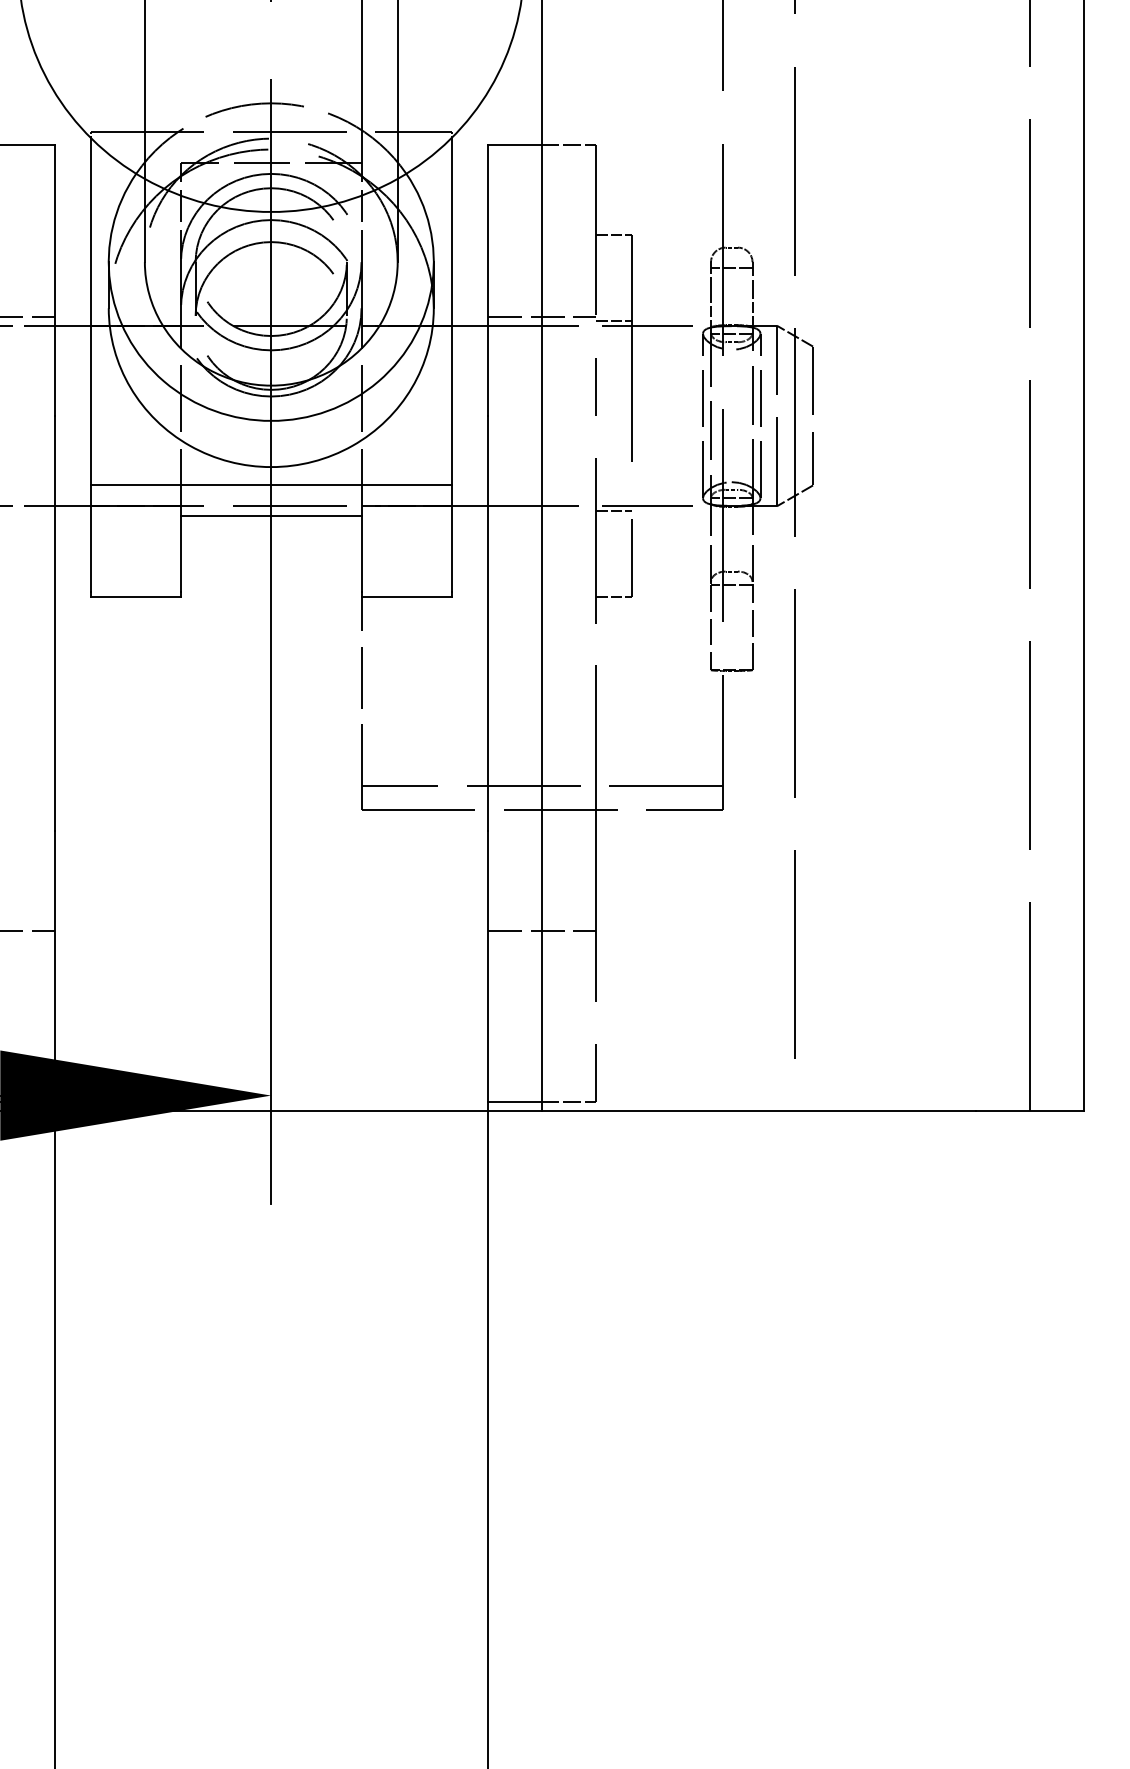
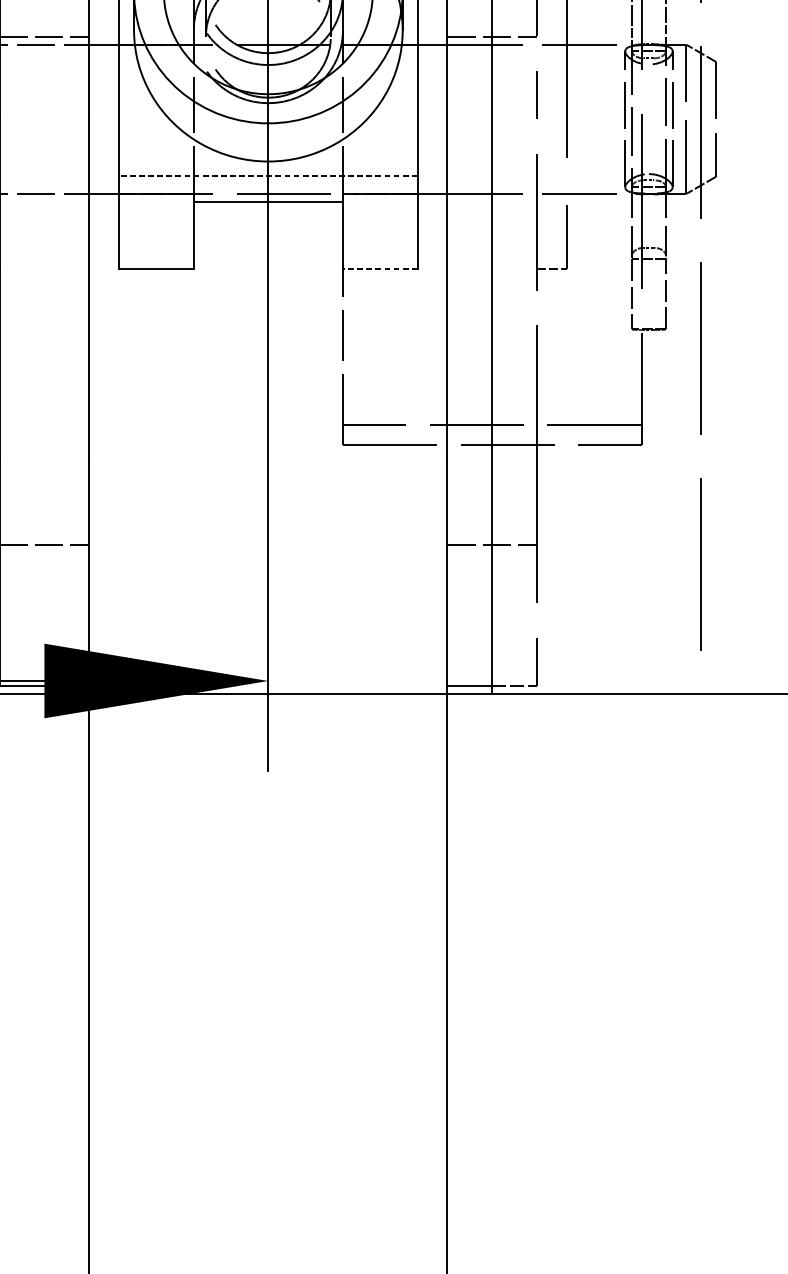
line: (614, 321) -> (552, 41), removed
line: (271, 484) -> (268, 175), solid -> dashed
line: (614, 510) -> (552, 197), removed
line: (406, 596) -> (380, 268), solid -> dashed

